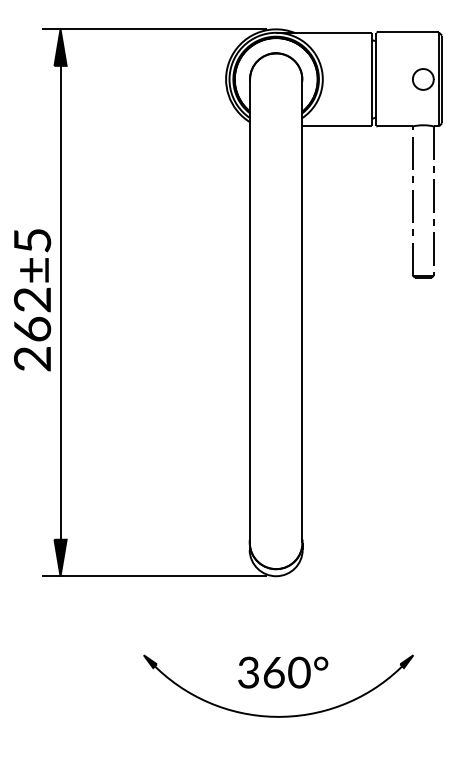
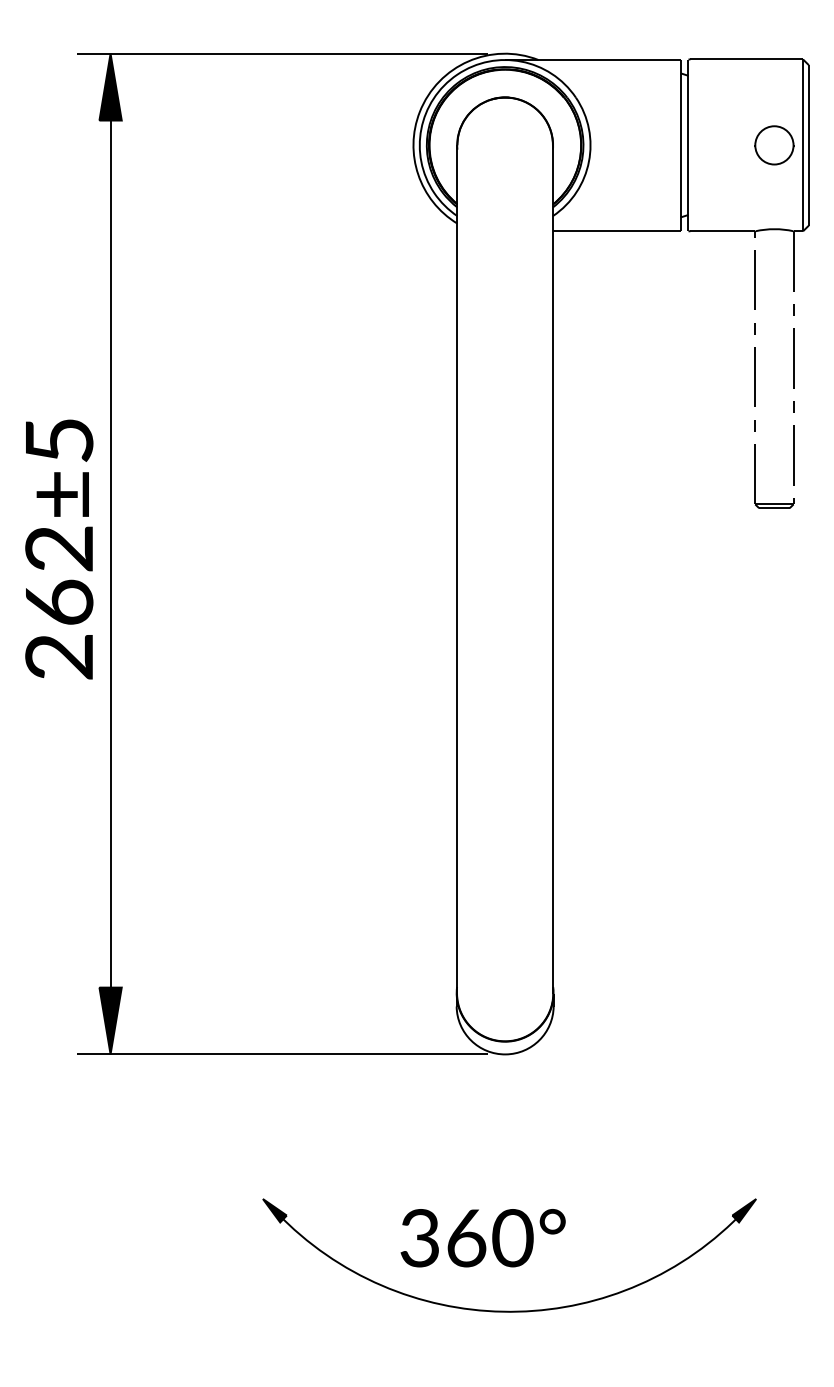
text: (283, 672) -> (483, 1237), moved

